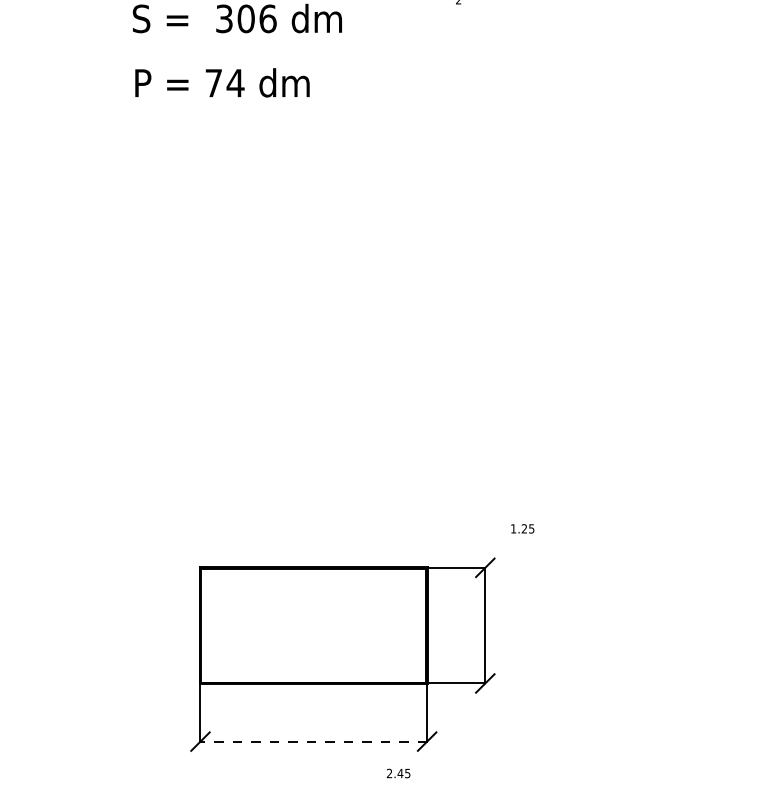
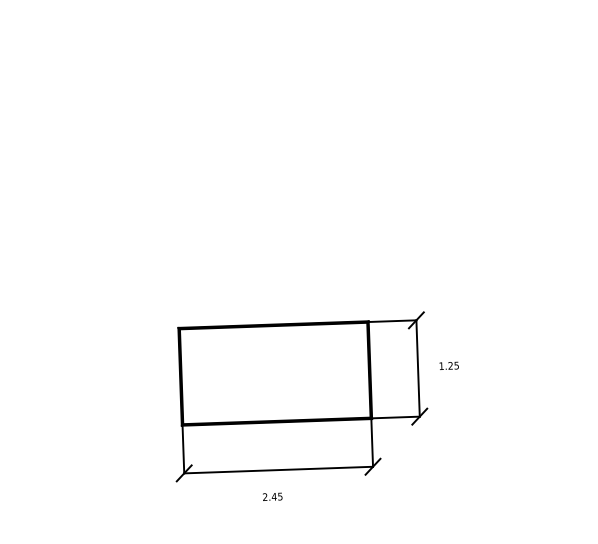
text: (522, 528) -> (449, 365), moved
line: (313, 741) -> (278, 469), dashed -> solid
text: (398, 773) -> (272, 496), moved

